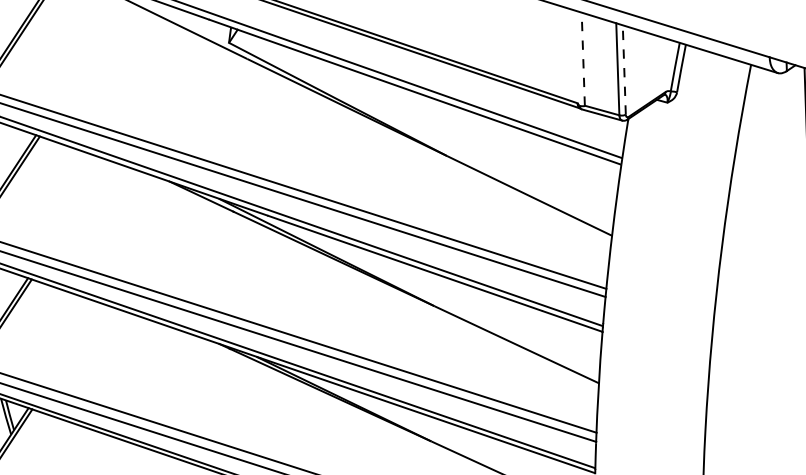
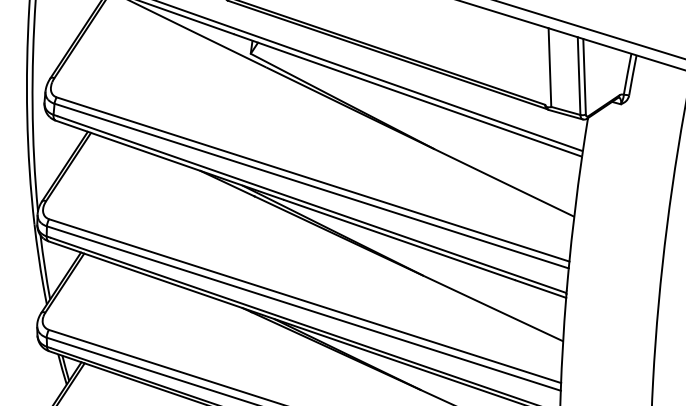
line: (582, 59) -> (549, 67), dashed -> solid
line: (624, 69) -> (584, 76), dashed -> solid

